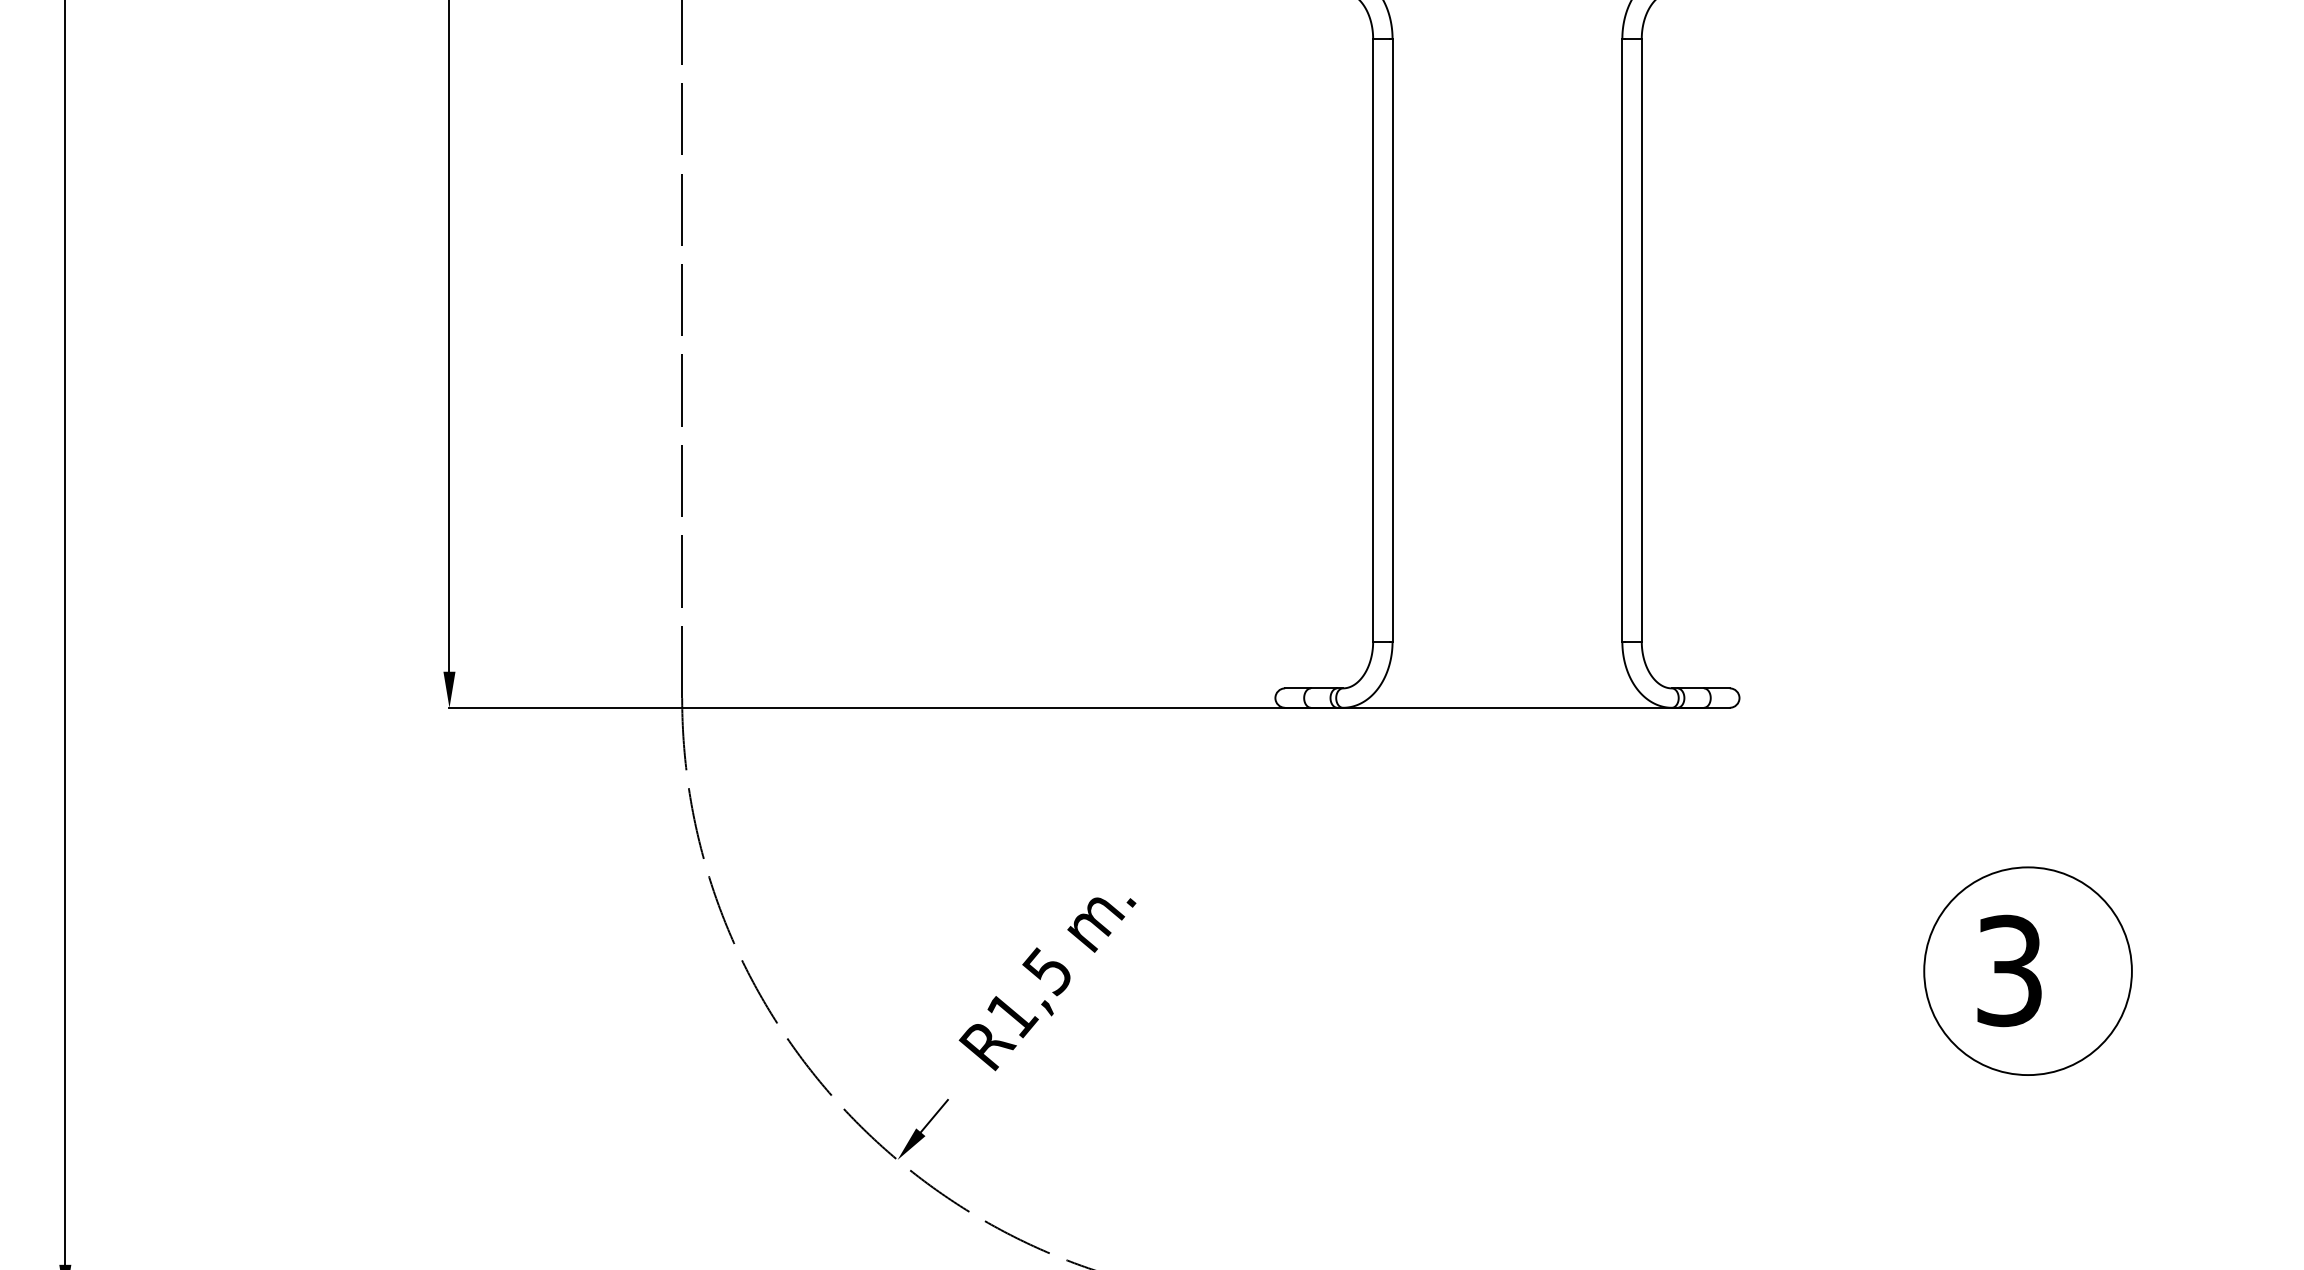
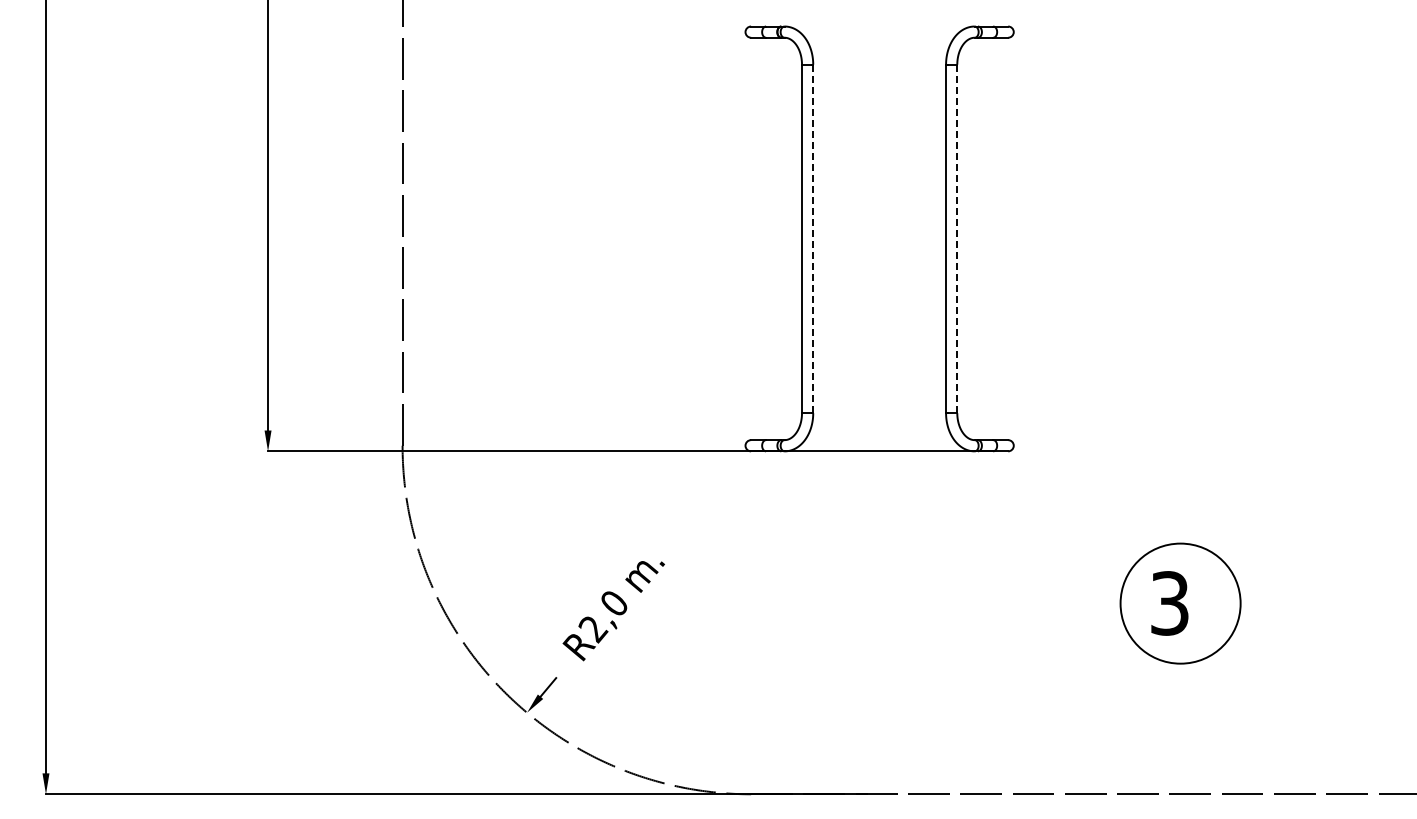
line: (1393, 339) -> (813, 238), solid -> dashed
line: (1642, 339) -> (957, 238), solid -> dashed
text: (1028, 993) -> (602, 616), R1,5 -> R2,0

